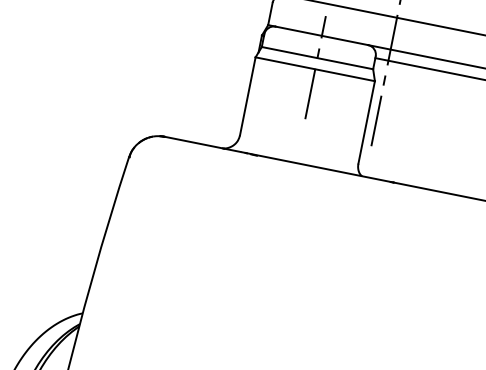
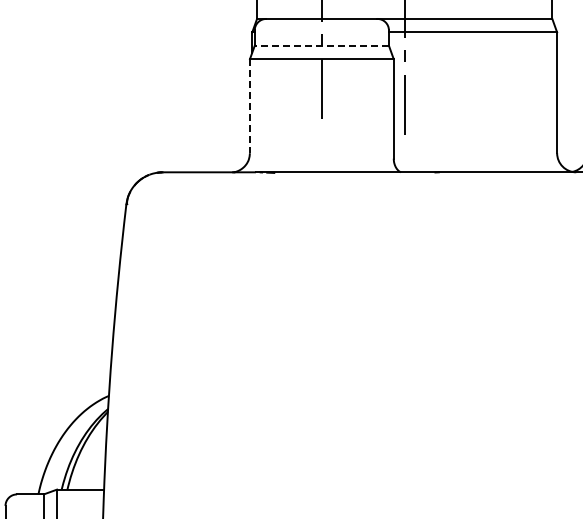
line: (317, 57) -> (321, 45), solid -> dashed
line: (247, 96) -> (249, 106), solid -> dashed

